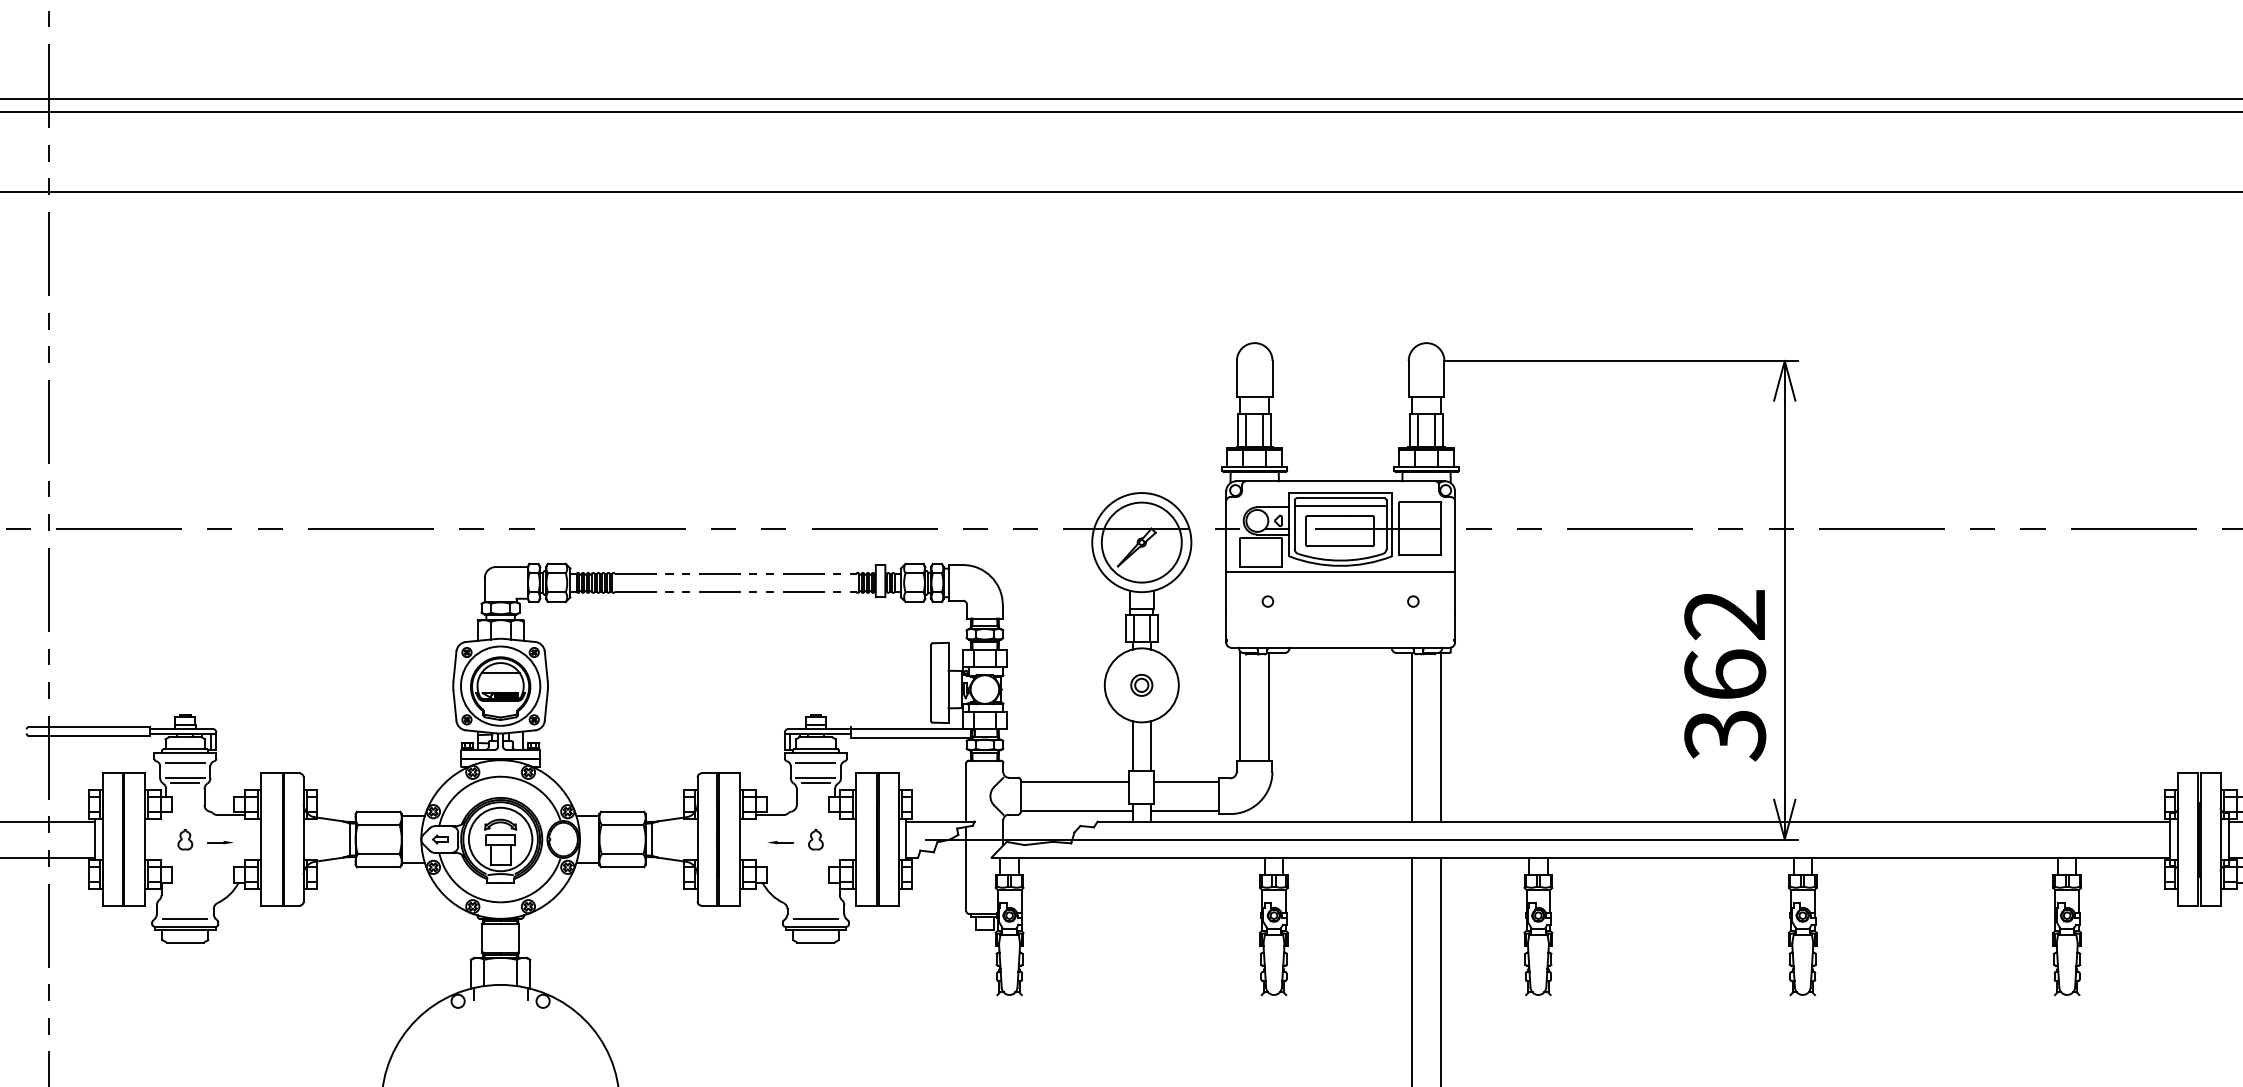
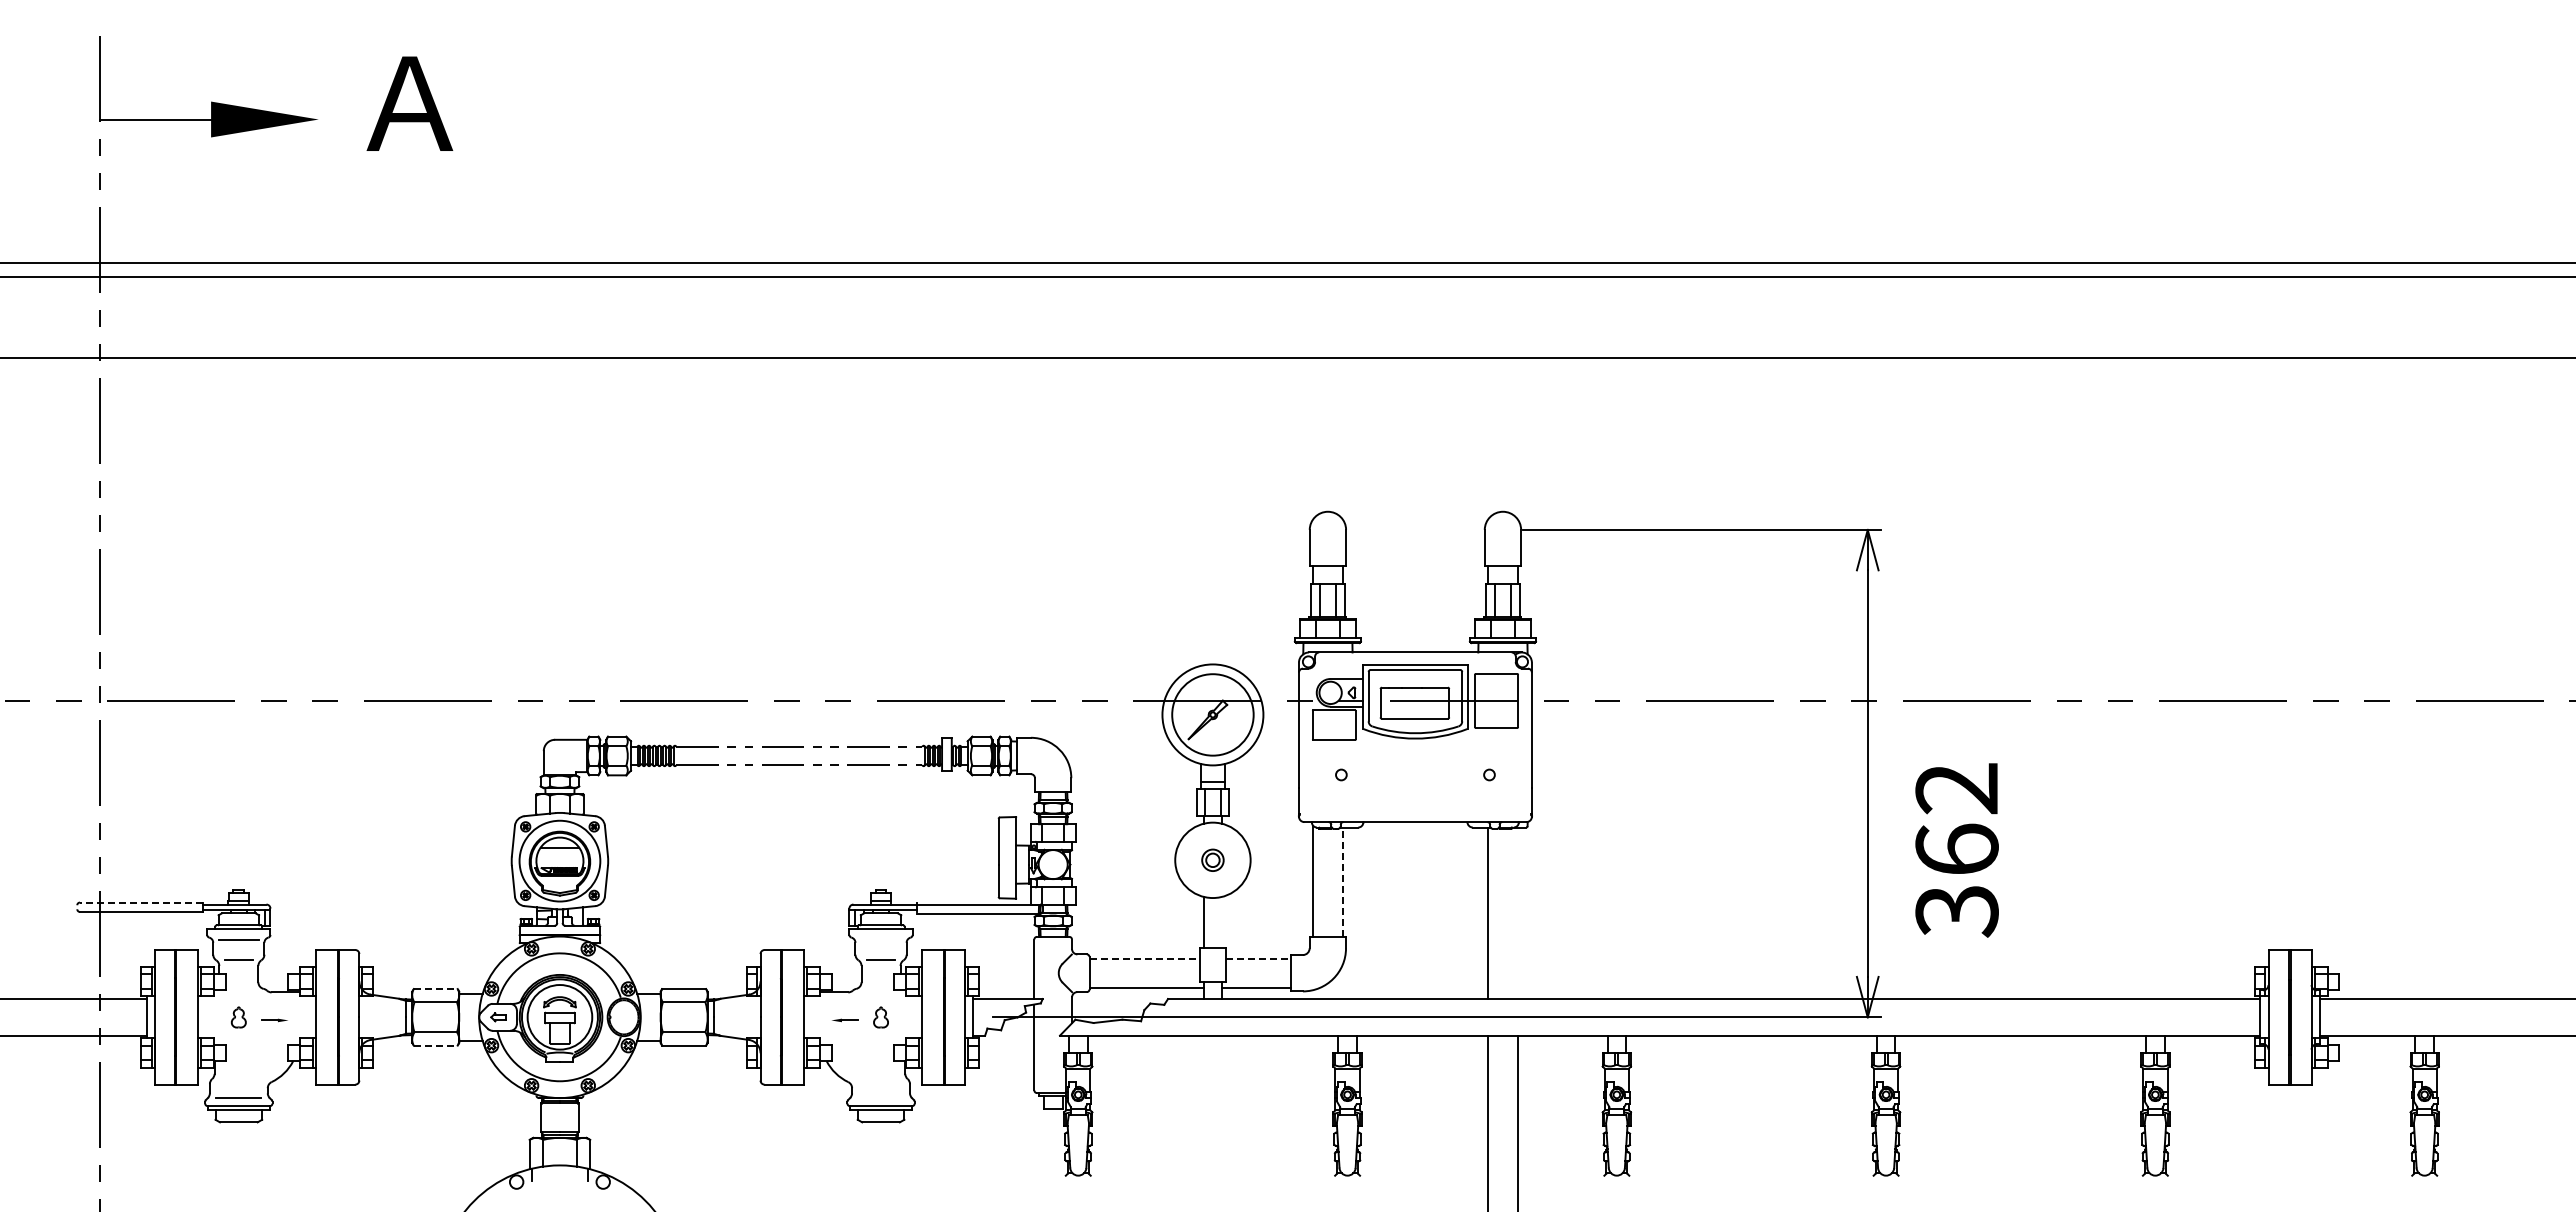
line: (1340, 505) -> (1415, 677), removed
line: (1339, 571) -> (1414, 744), removed
text: (1724, 675) -> (1956, 850), moved
line: (1269, 707) -> (1342, 882), solid -> dashed
line: (89, 726) -> (141, 902), solid -> dashed
line: (1440, 737) -> (1517, 913), removed
line: (1151, 745) -> (1222, 921), removed
line: (815, 763) -> (880, 939), removed
line: (185, 777) -> (238, 954), removed
line: (815, 777) -> (880, 954), removed
line: (1075, 781) -> (1145, 958), solid -> dashed
line: (1186, 781) -> (1258, 958), solid -> dashed
line: (378, 812) -> (435, 989), solid -> dashed
line: (378, 867) -> (435, 1045), solid -> dashed
line: (816, 919) -> (881, 1098), removed

